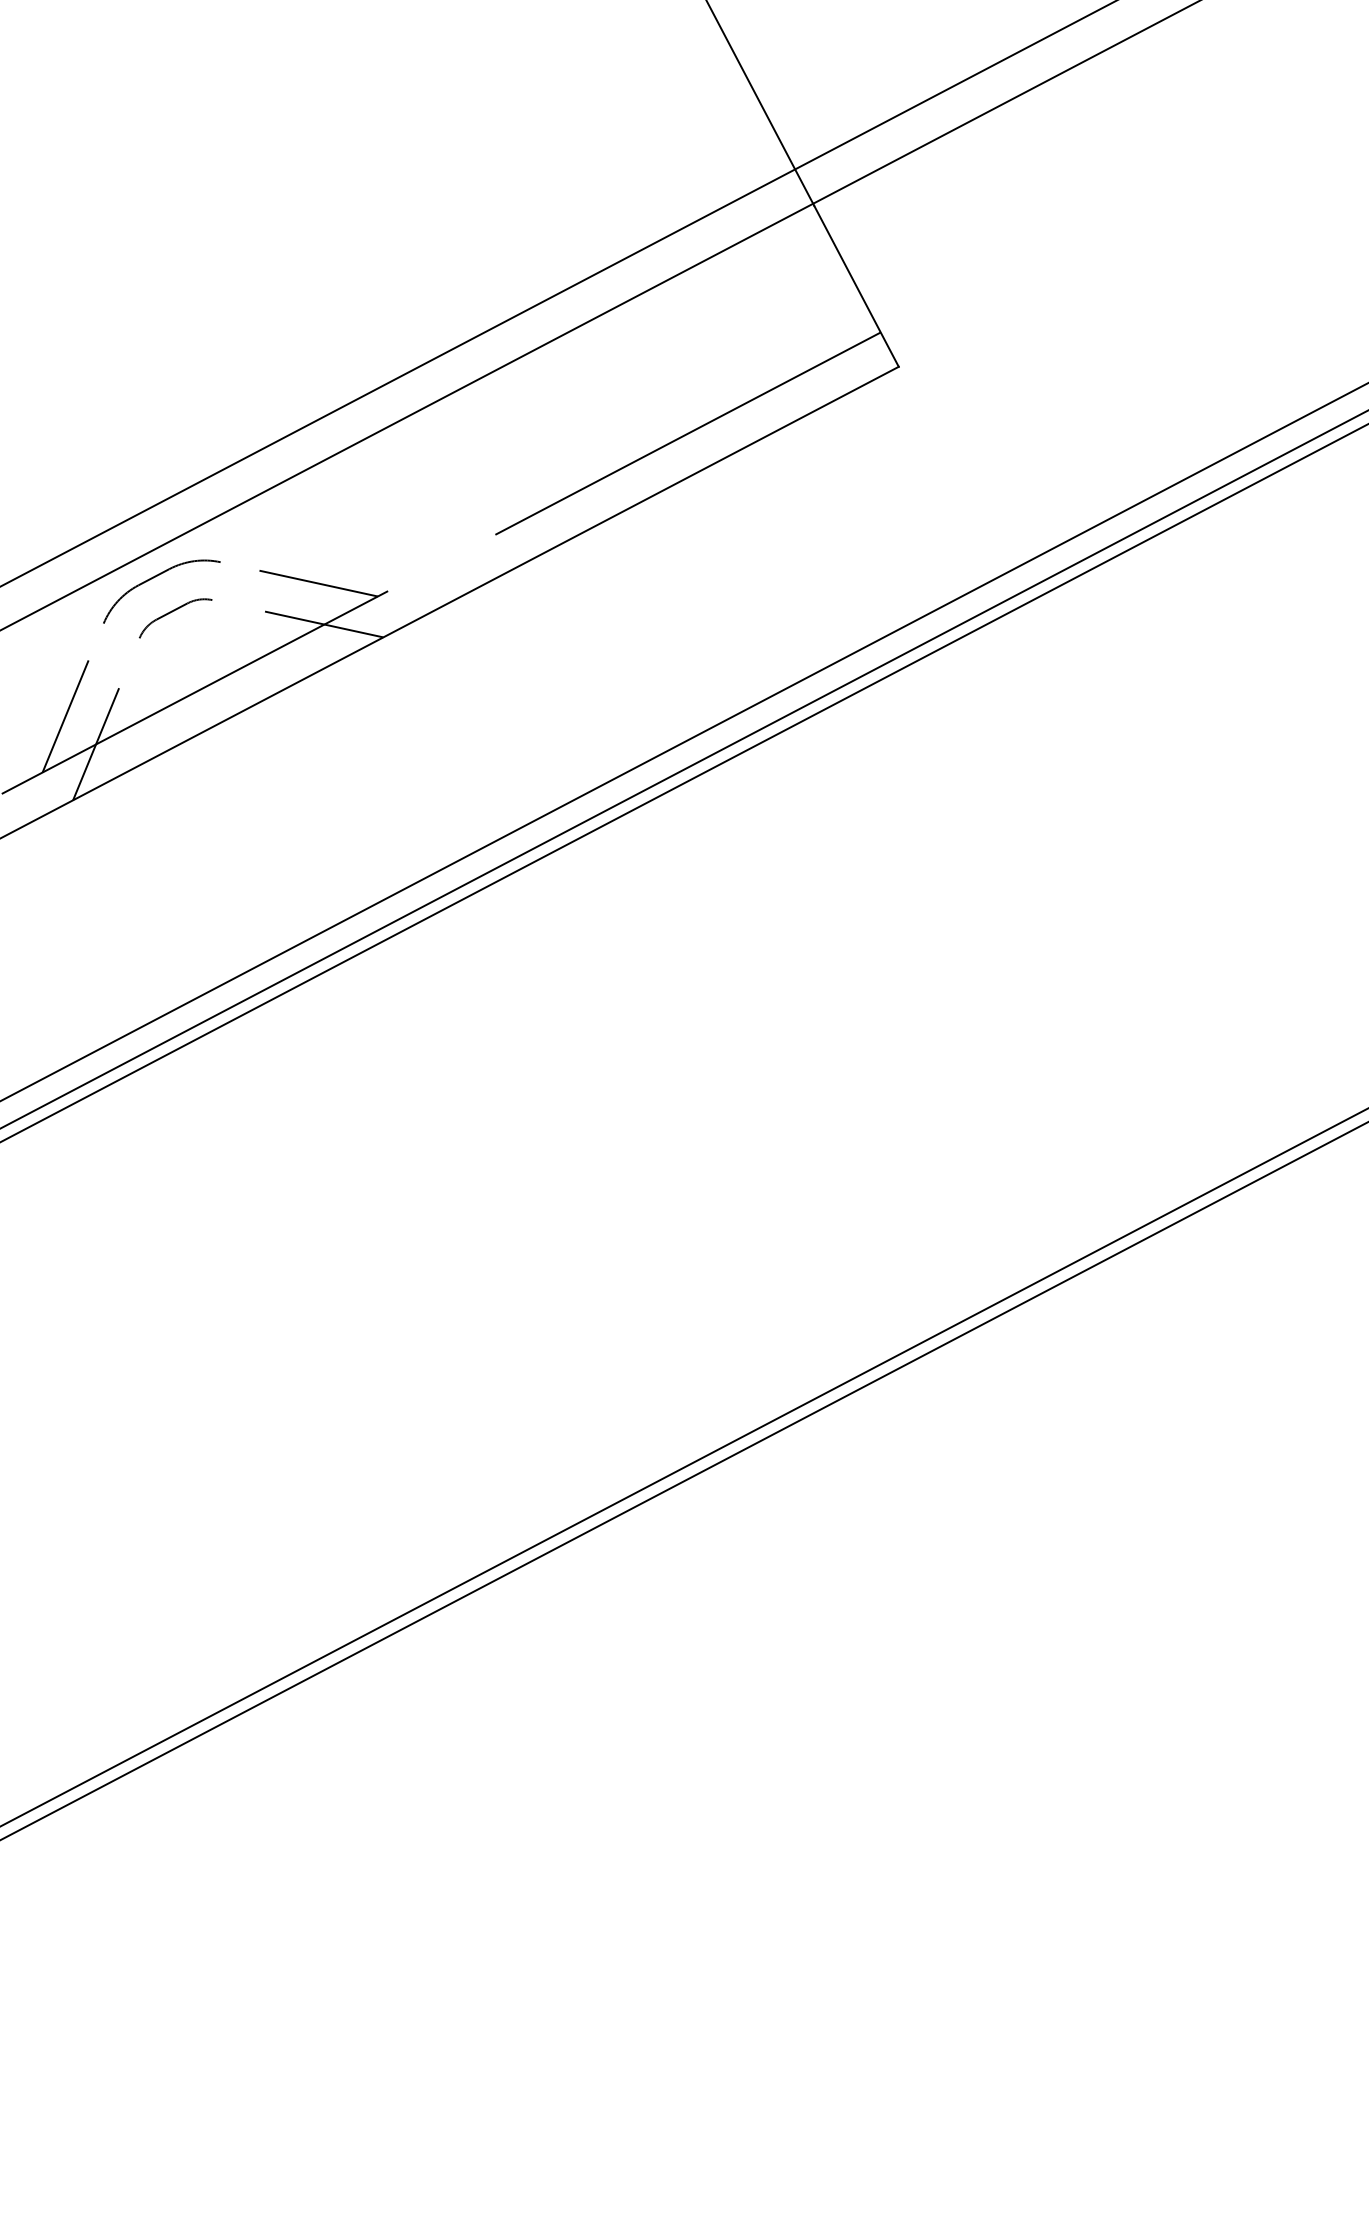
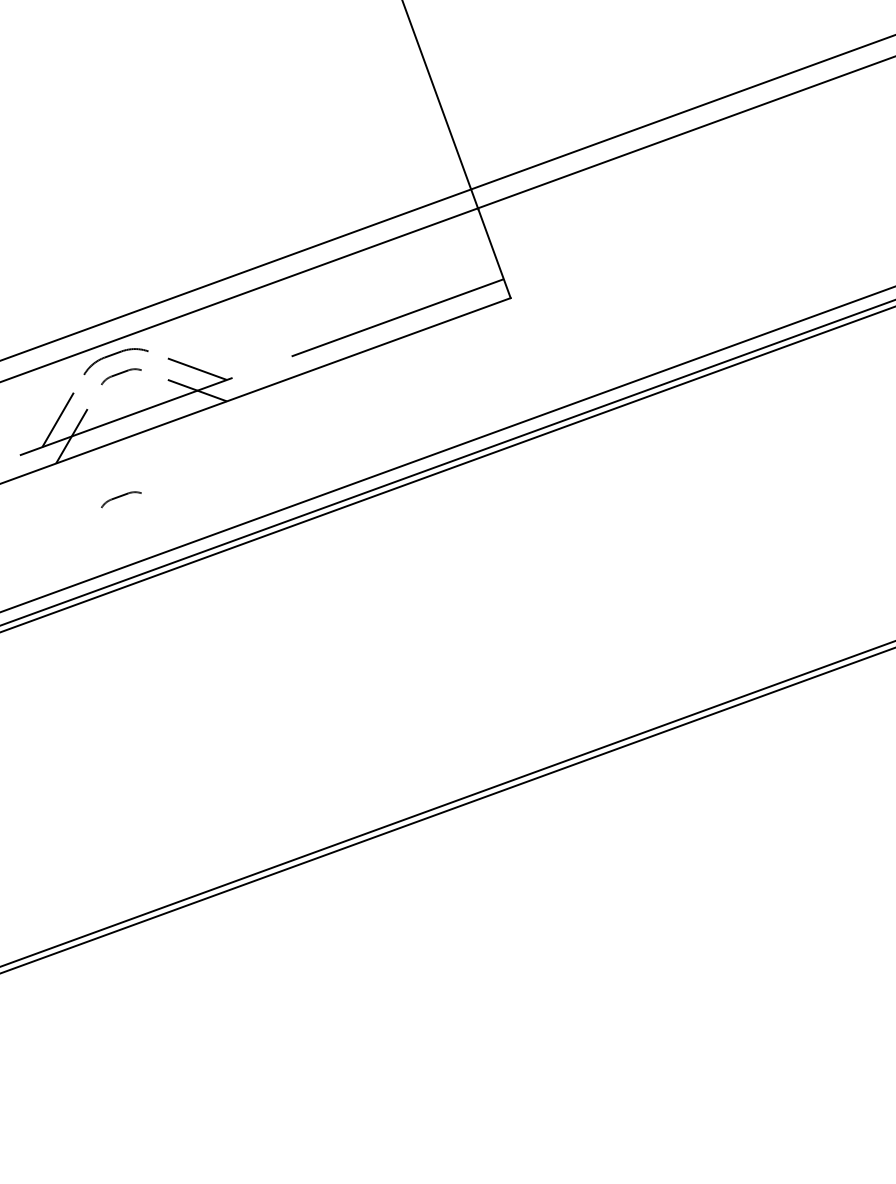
part: (207, 852) -> (121, 499), added

